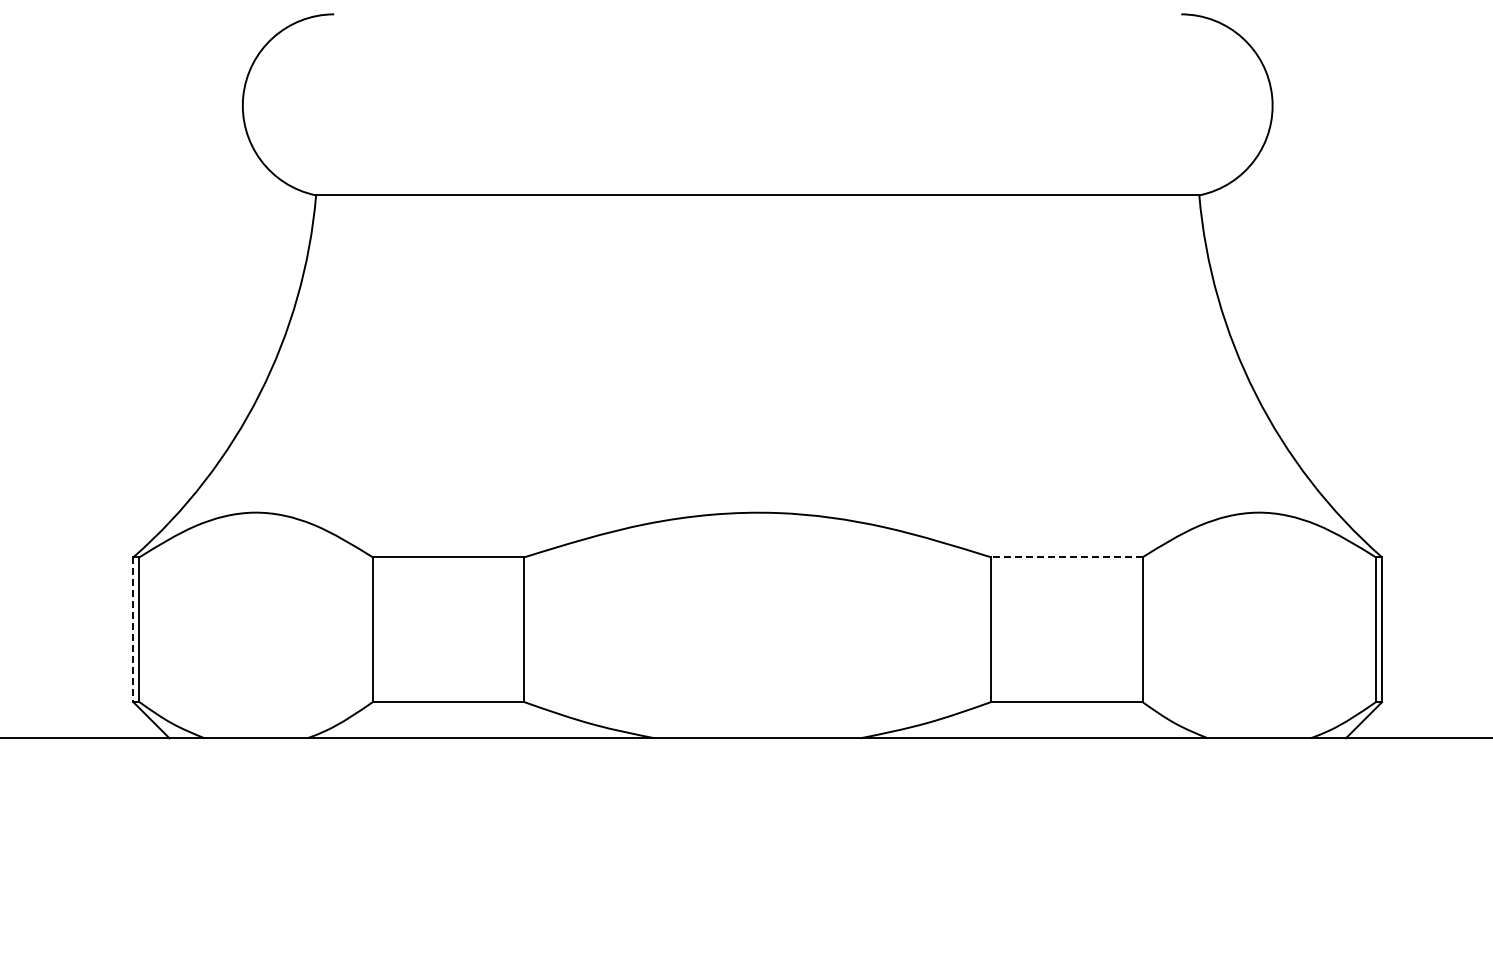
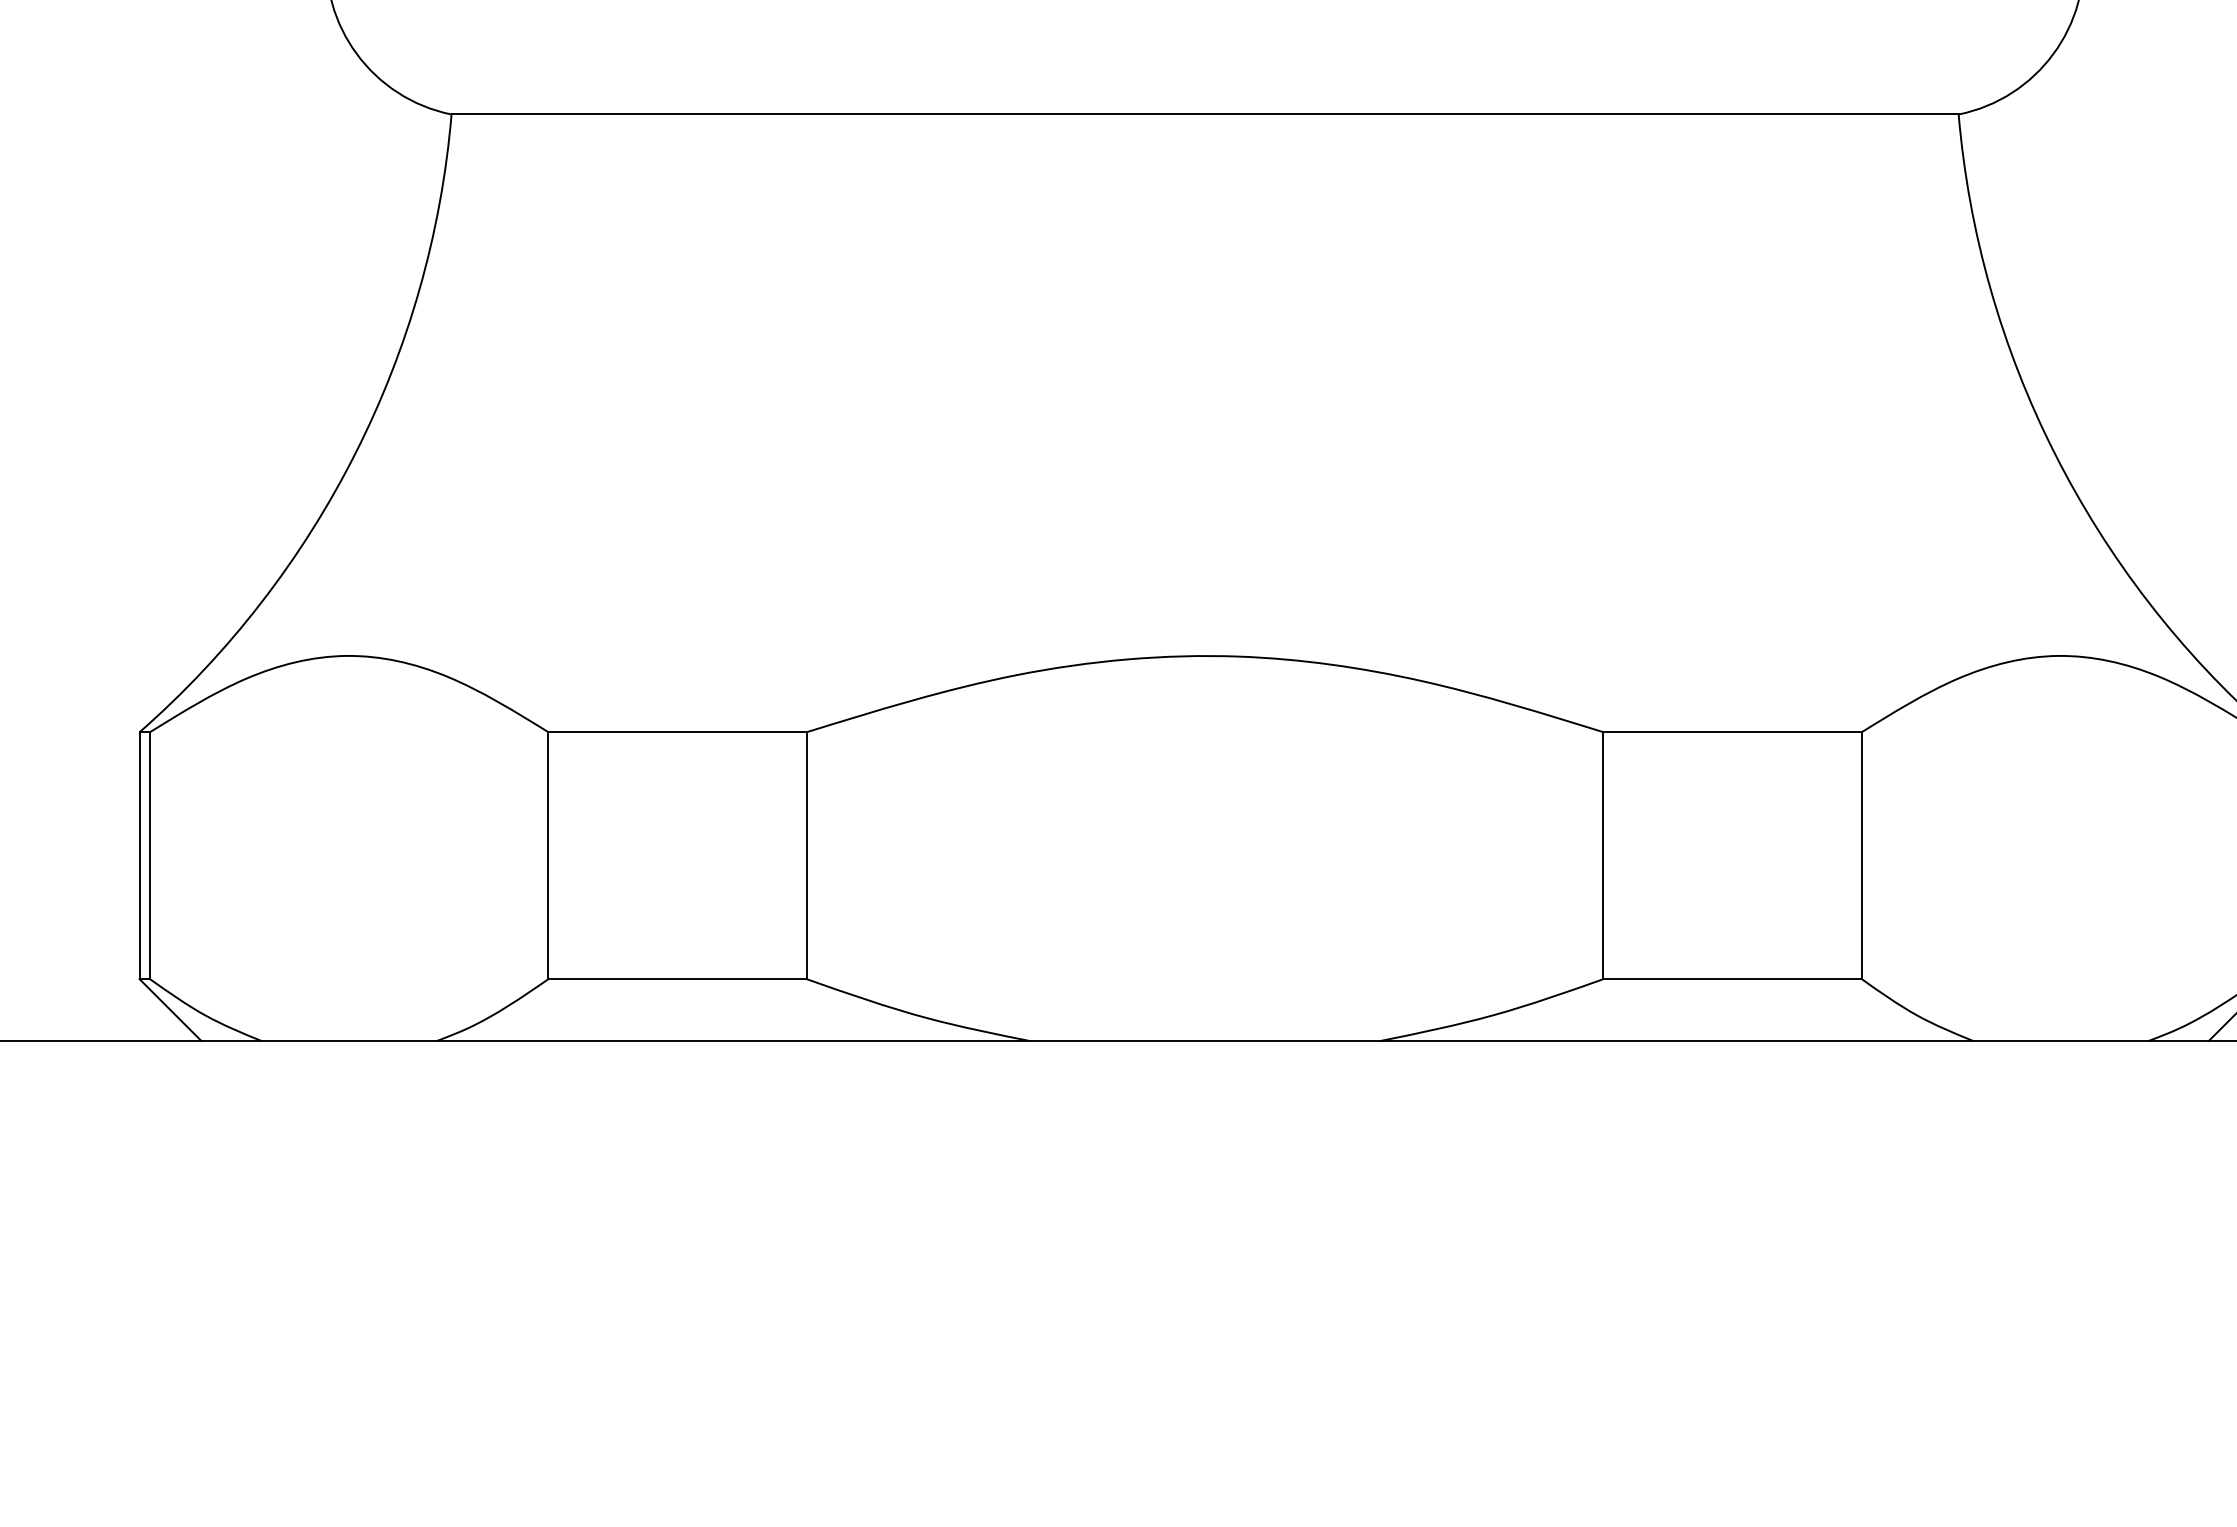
line: (1066, 557) -> (1732, 732), dashed -> solid
line: (133, 630) -> (139, 857), dashed -> solid

